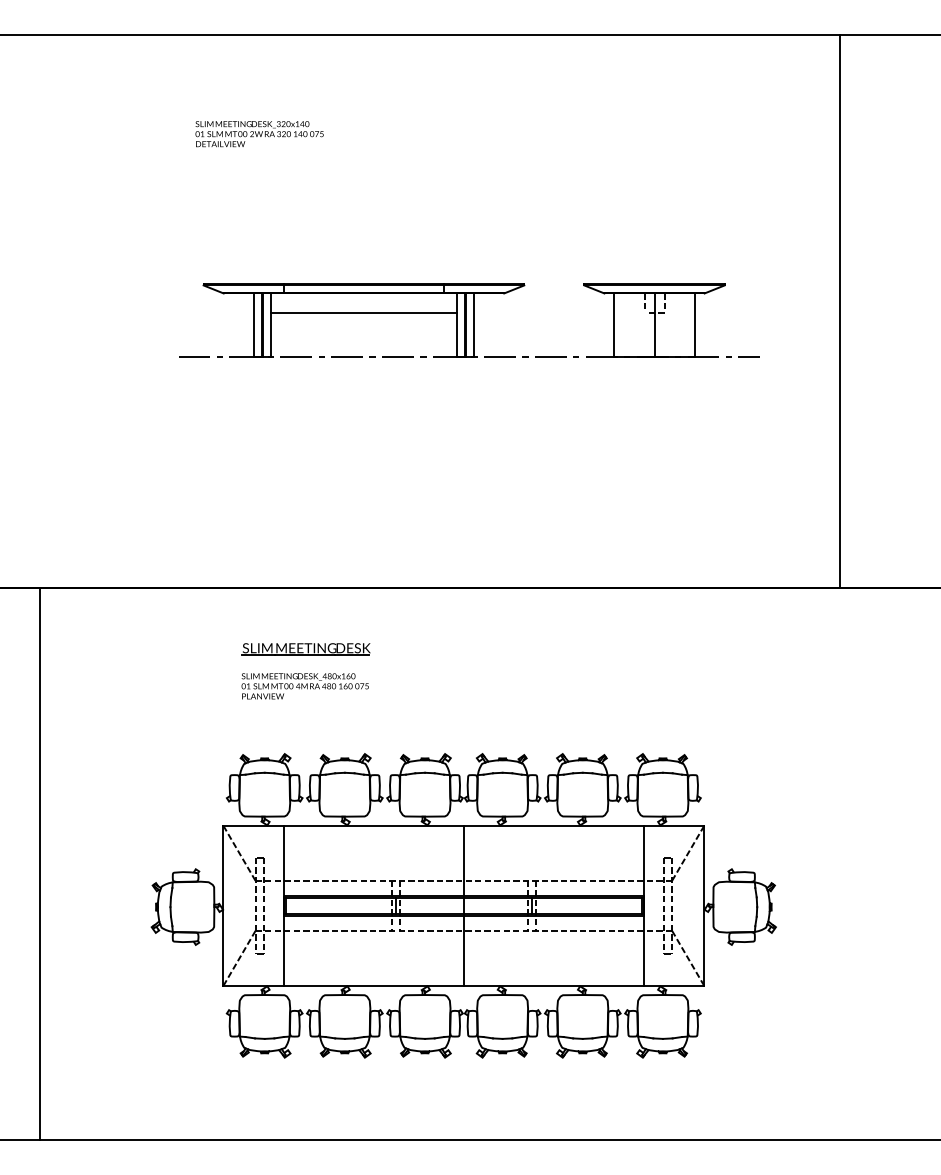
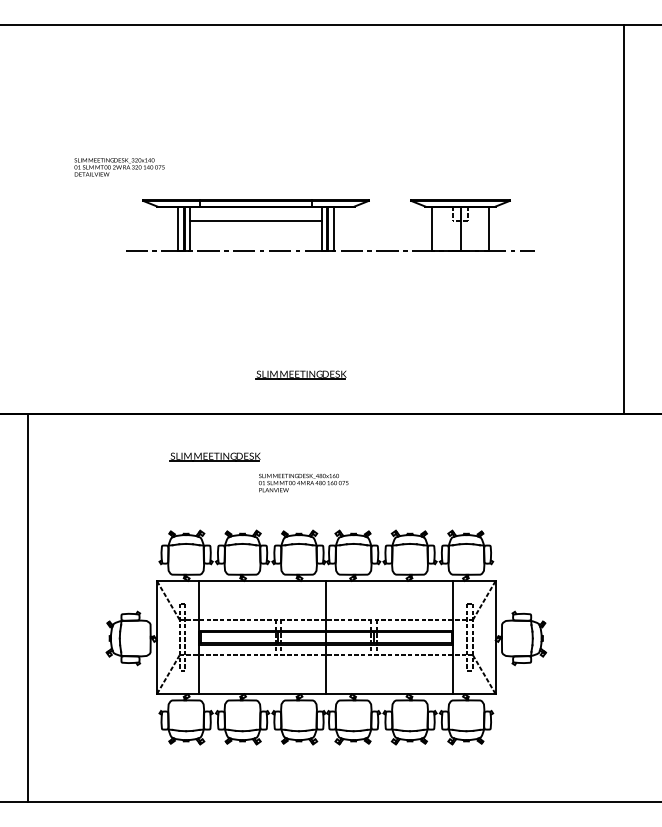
text: (259, 134) -> (119, 167), moved
line: (839, 310) -> (623, 218), moved
part: (427, 532) -> (300, 374), added
text: (304, 685) -> (303, 482), moved

